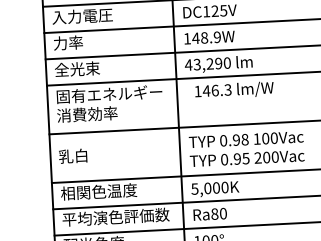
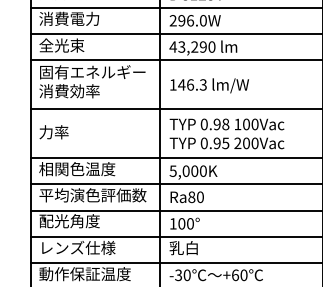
text: (201, 37) -> (187, 20), 148.9W -> 296.0W
text: (83, 41) -> (69, 18), 力率 -> 消費電力
text: (234, 90) -> (209, 85), moved
text: (73, 156) -> (53, 132), 乳白 -> 力率

